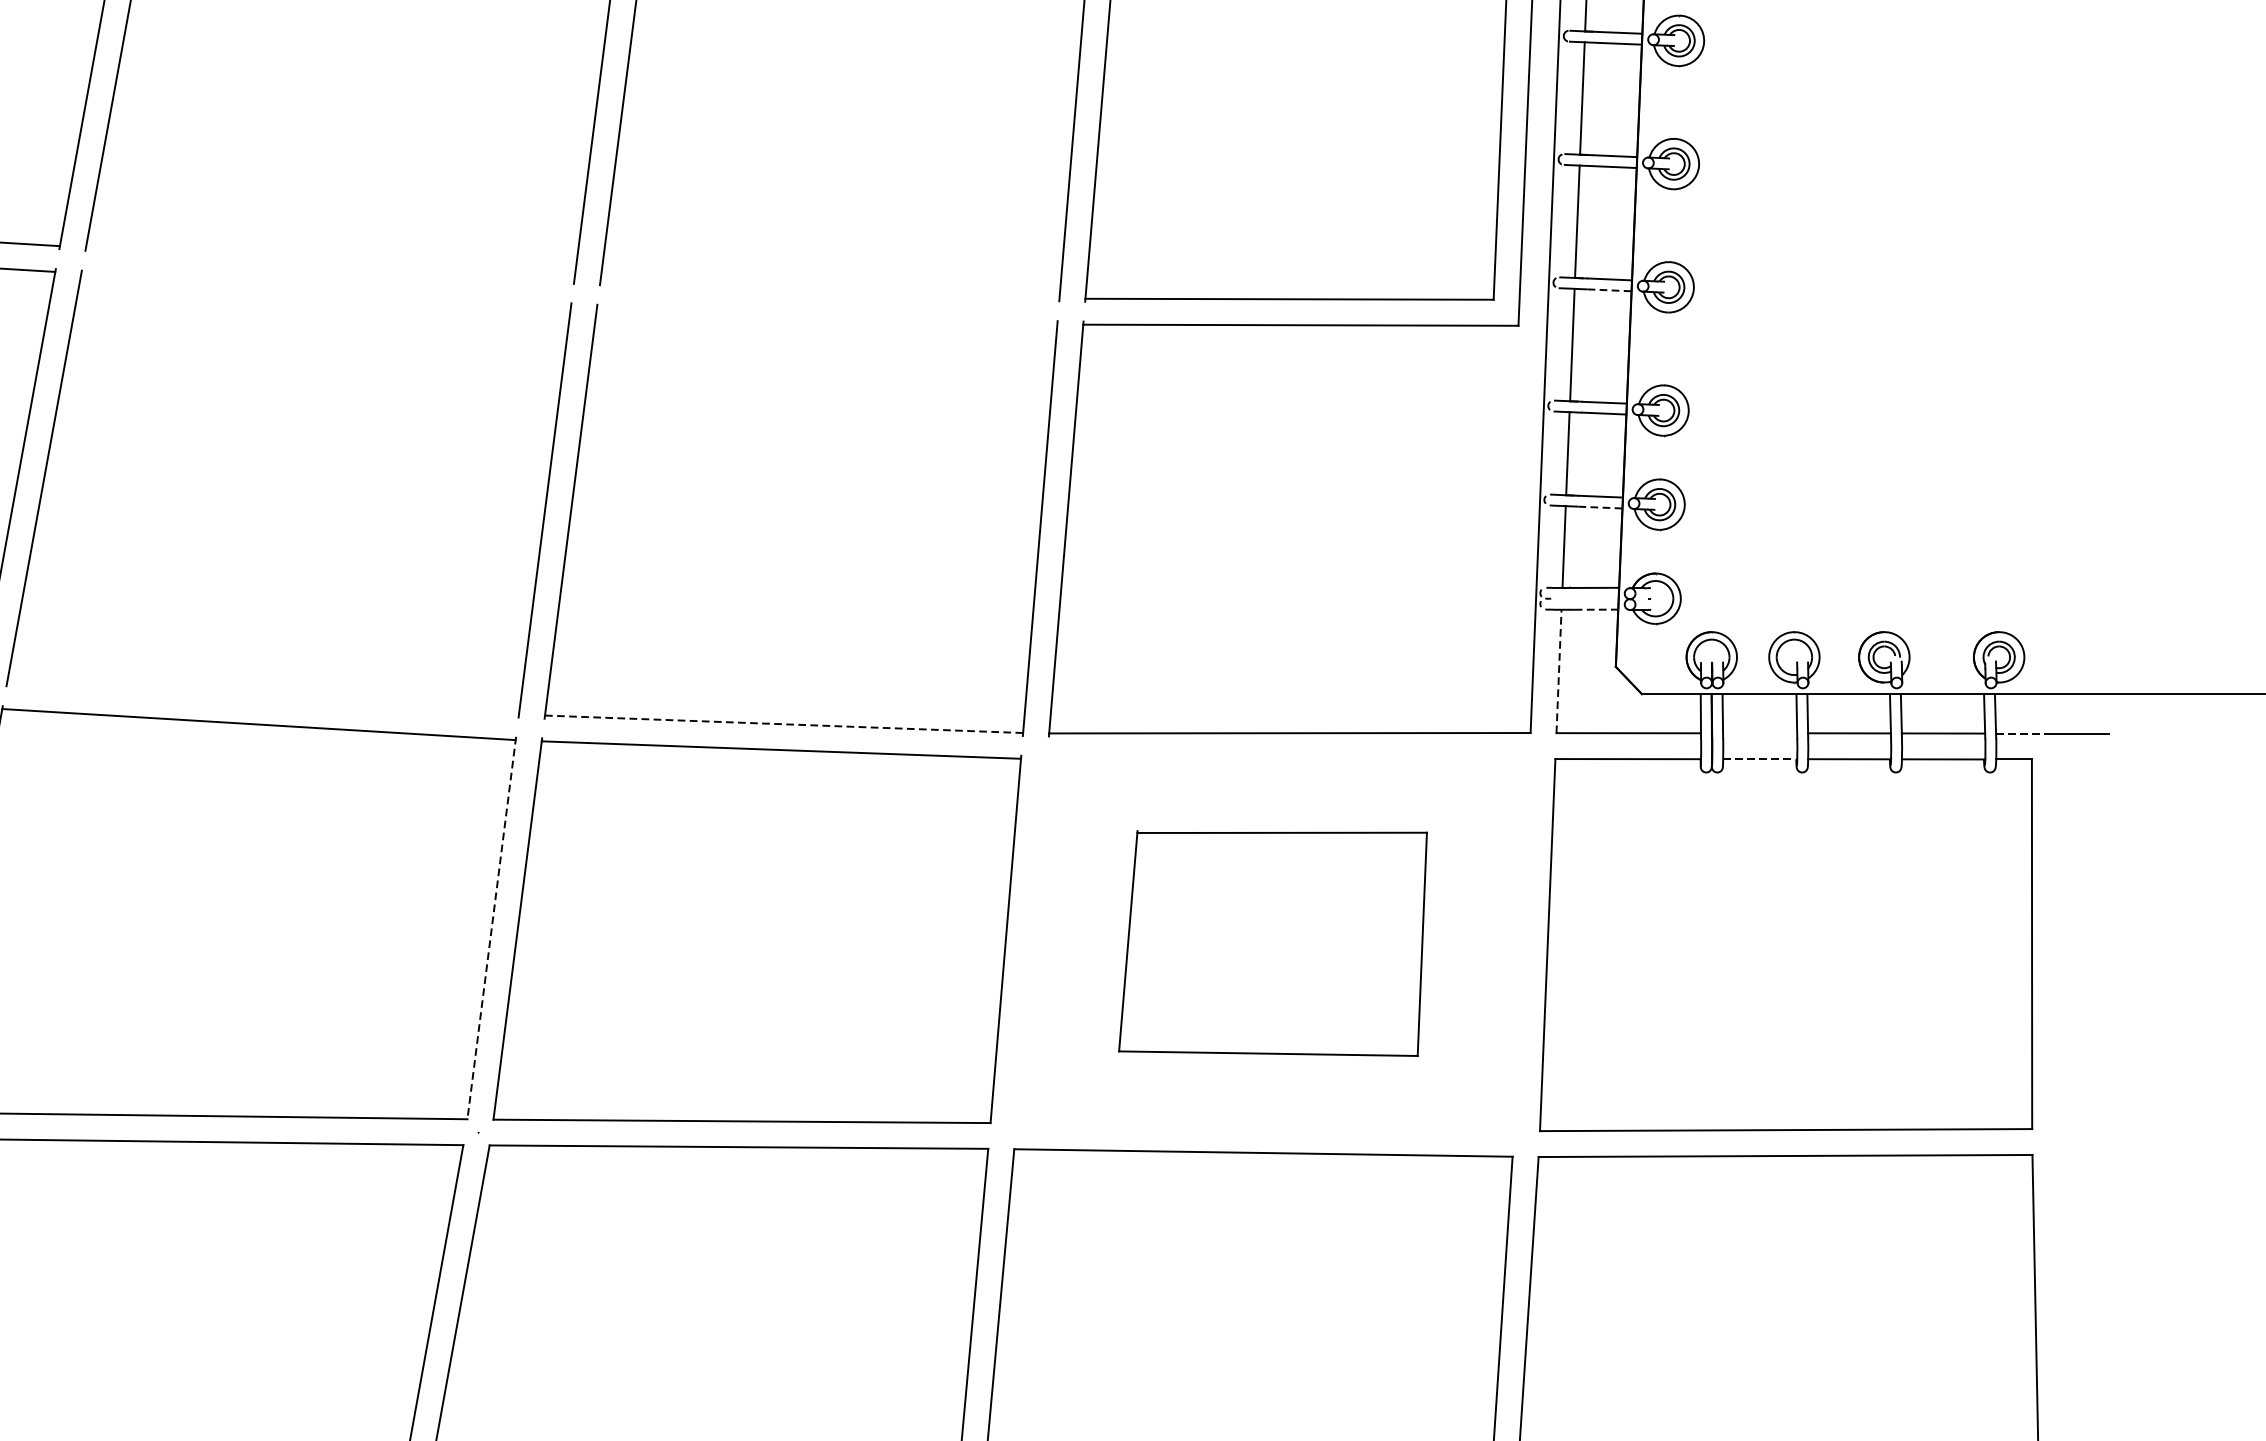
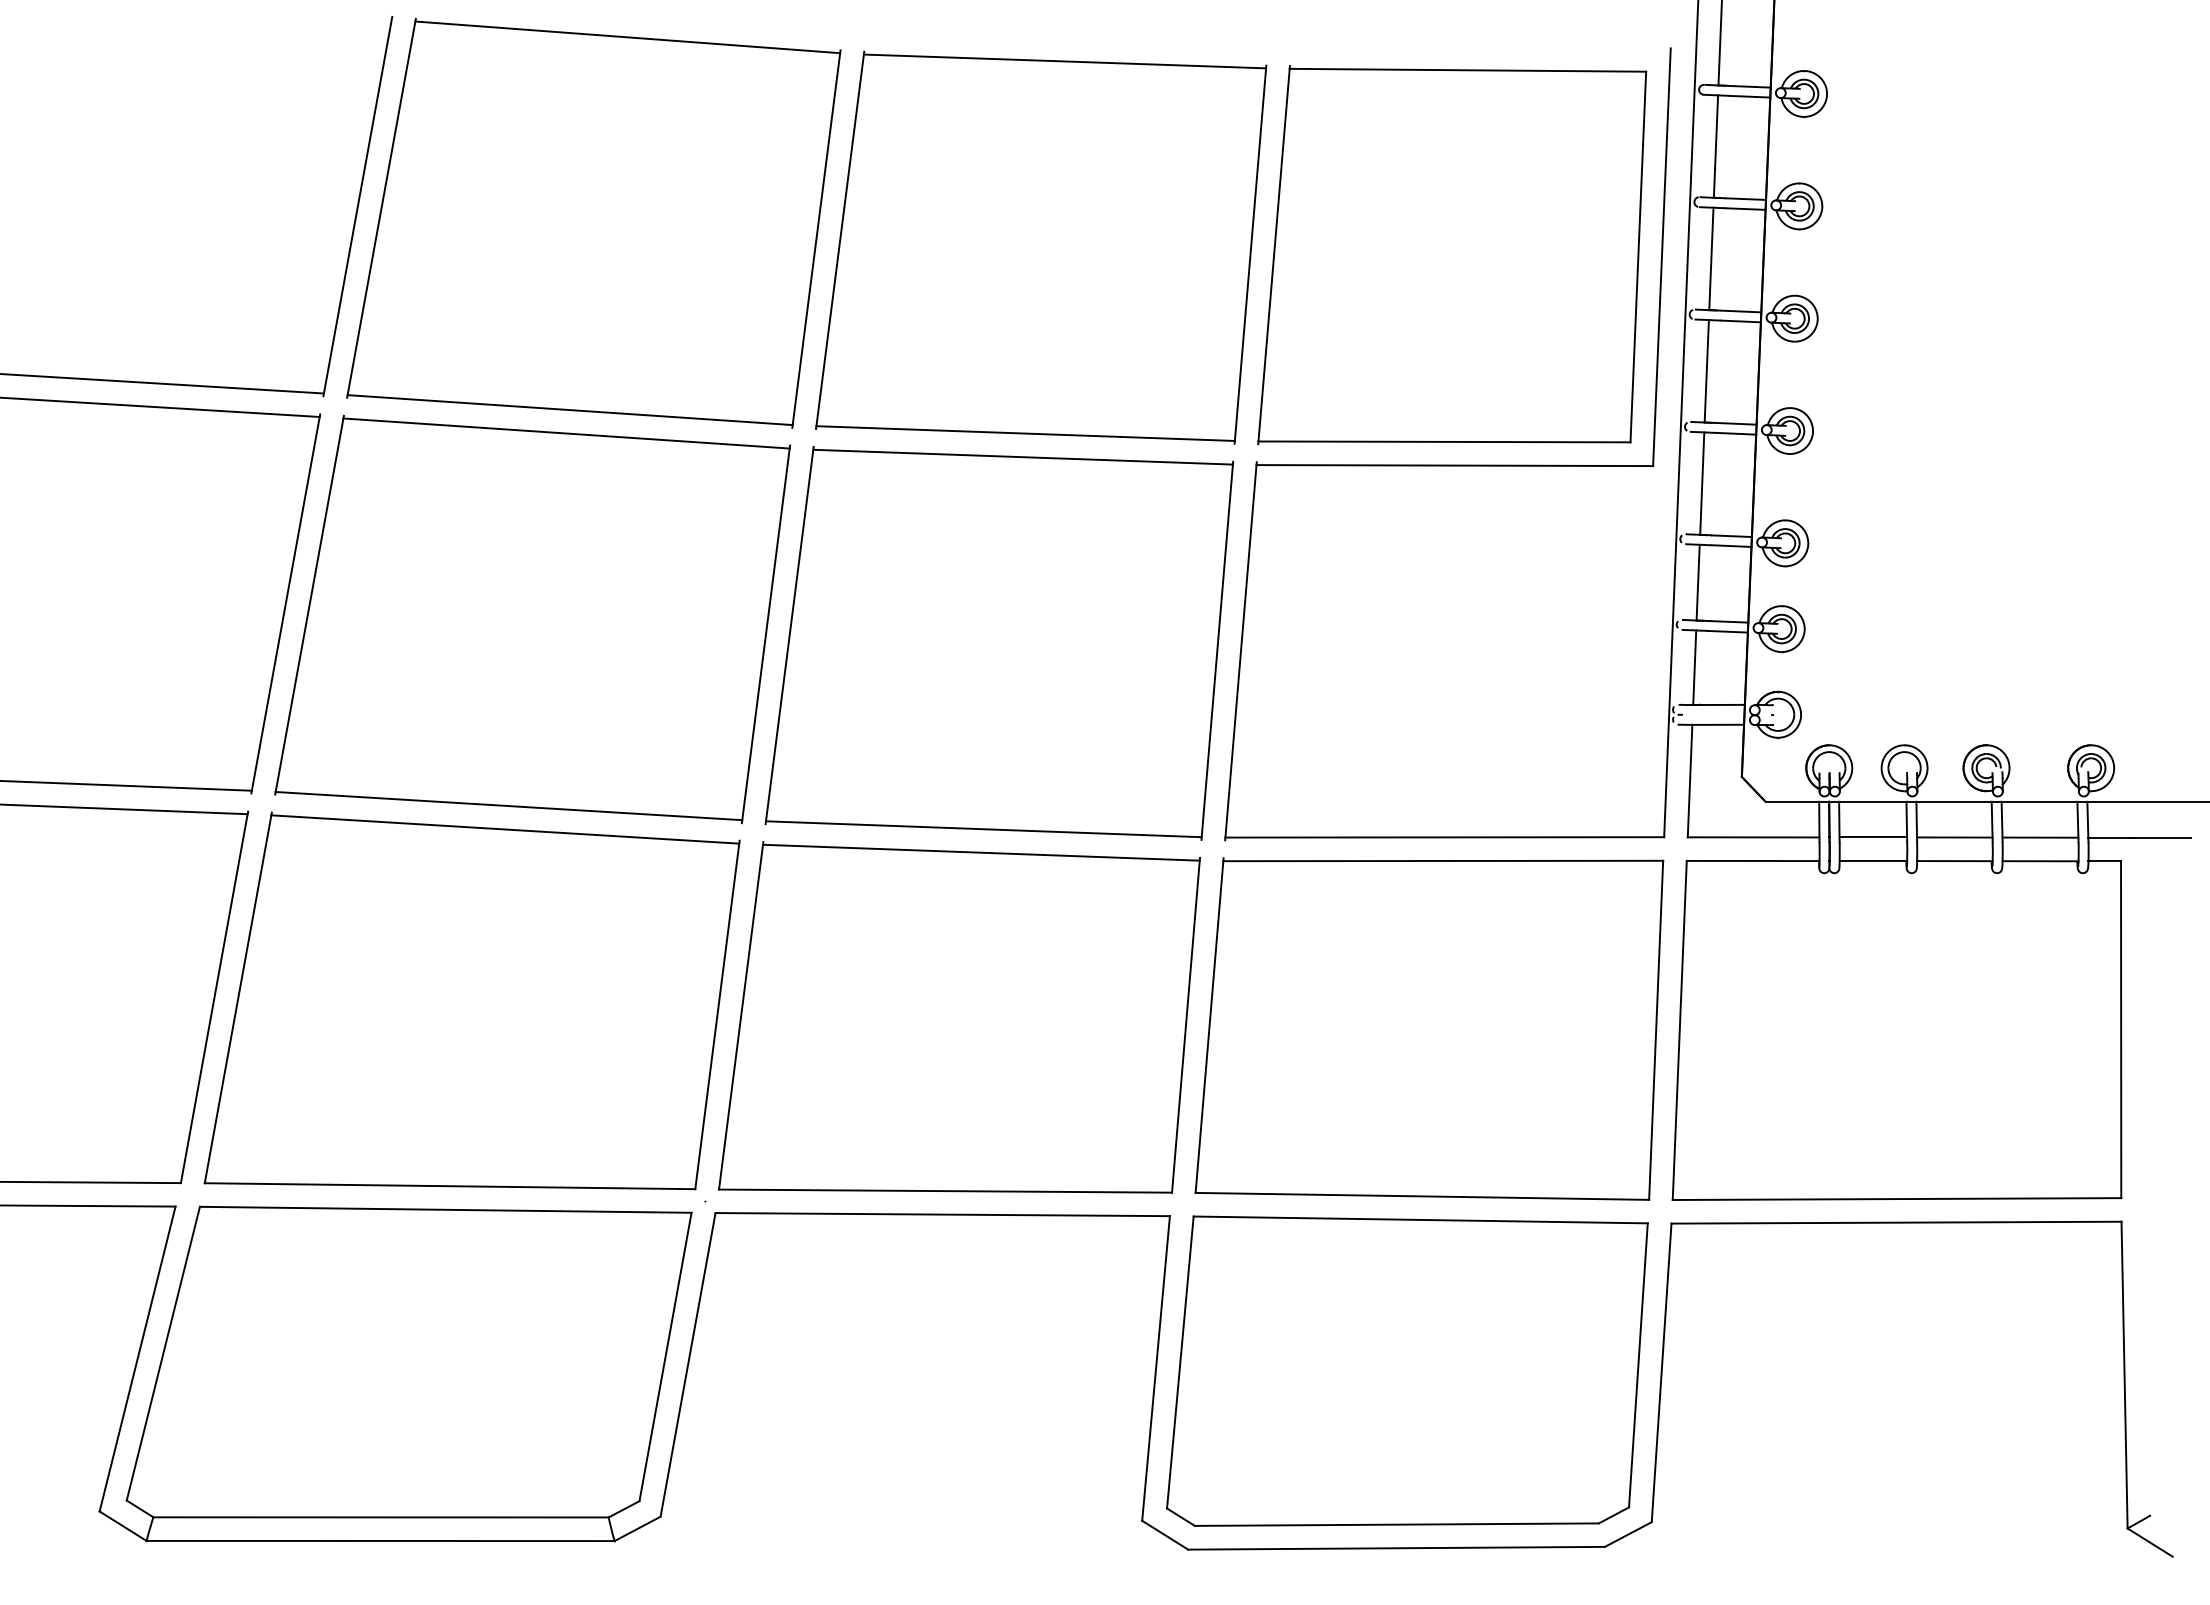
line: (329, 264) -> (569, 410), added
line: (326, 290) -> (566, 433), added
line: (829, 290) -> (1025, 433), added
line: (1609, 290) -> (1736, 433), dashed -> solid
line: (826, 315) -> (1022, 456), added
line: (1601, 507) -> (1728, 631), dashed -> solid
line: (1596, 609) -> (1724, 724), dashed -> solid
line: (1559, 670) -> (1690, 780), dashed -> solid
line: (262, 698) -> (508, 805), added
line: (784, 724) -> (984, 829), dashed -> solid
line: (1760, 733) -> (1873, 837), added
line: (2021, 733) -> (2111, 837), dashed -> solid
line: (1760, 759) -> (1873, 861), dashed -> solid
line: (491, 927) -> (717, 1014), dashed -> solid
part: (1273, 942) -> (1429, 1028), size x1.67

